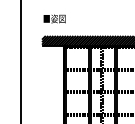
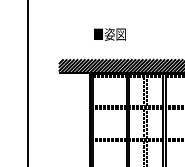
text: (54, 18) -> (109, 33), moved

